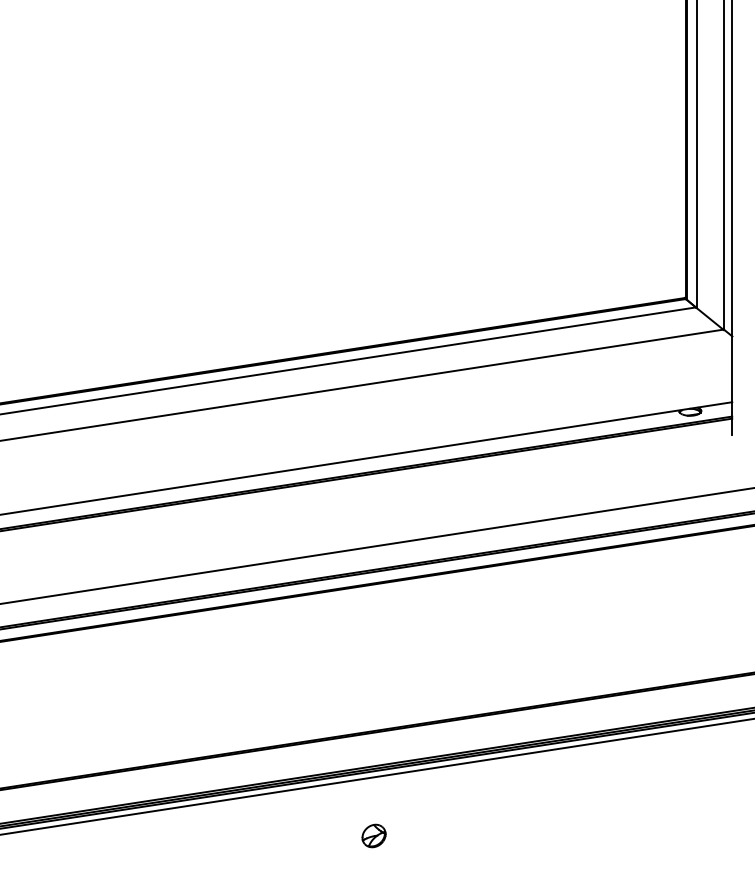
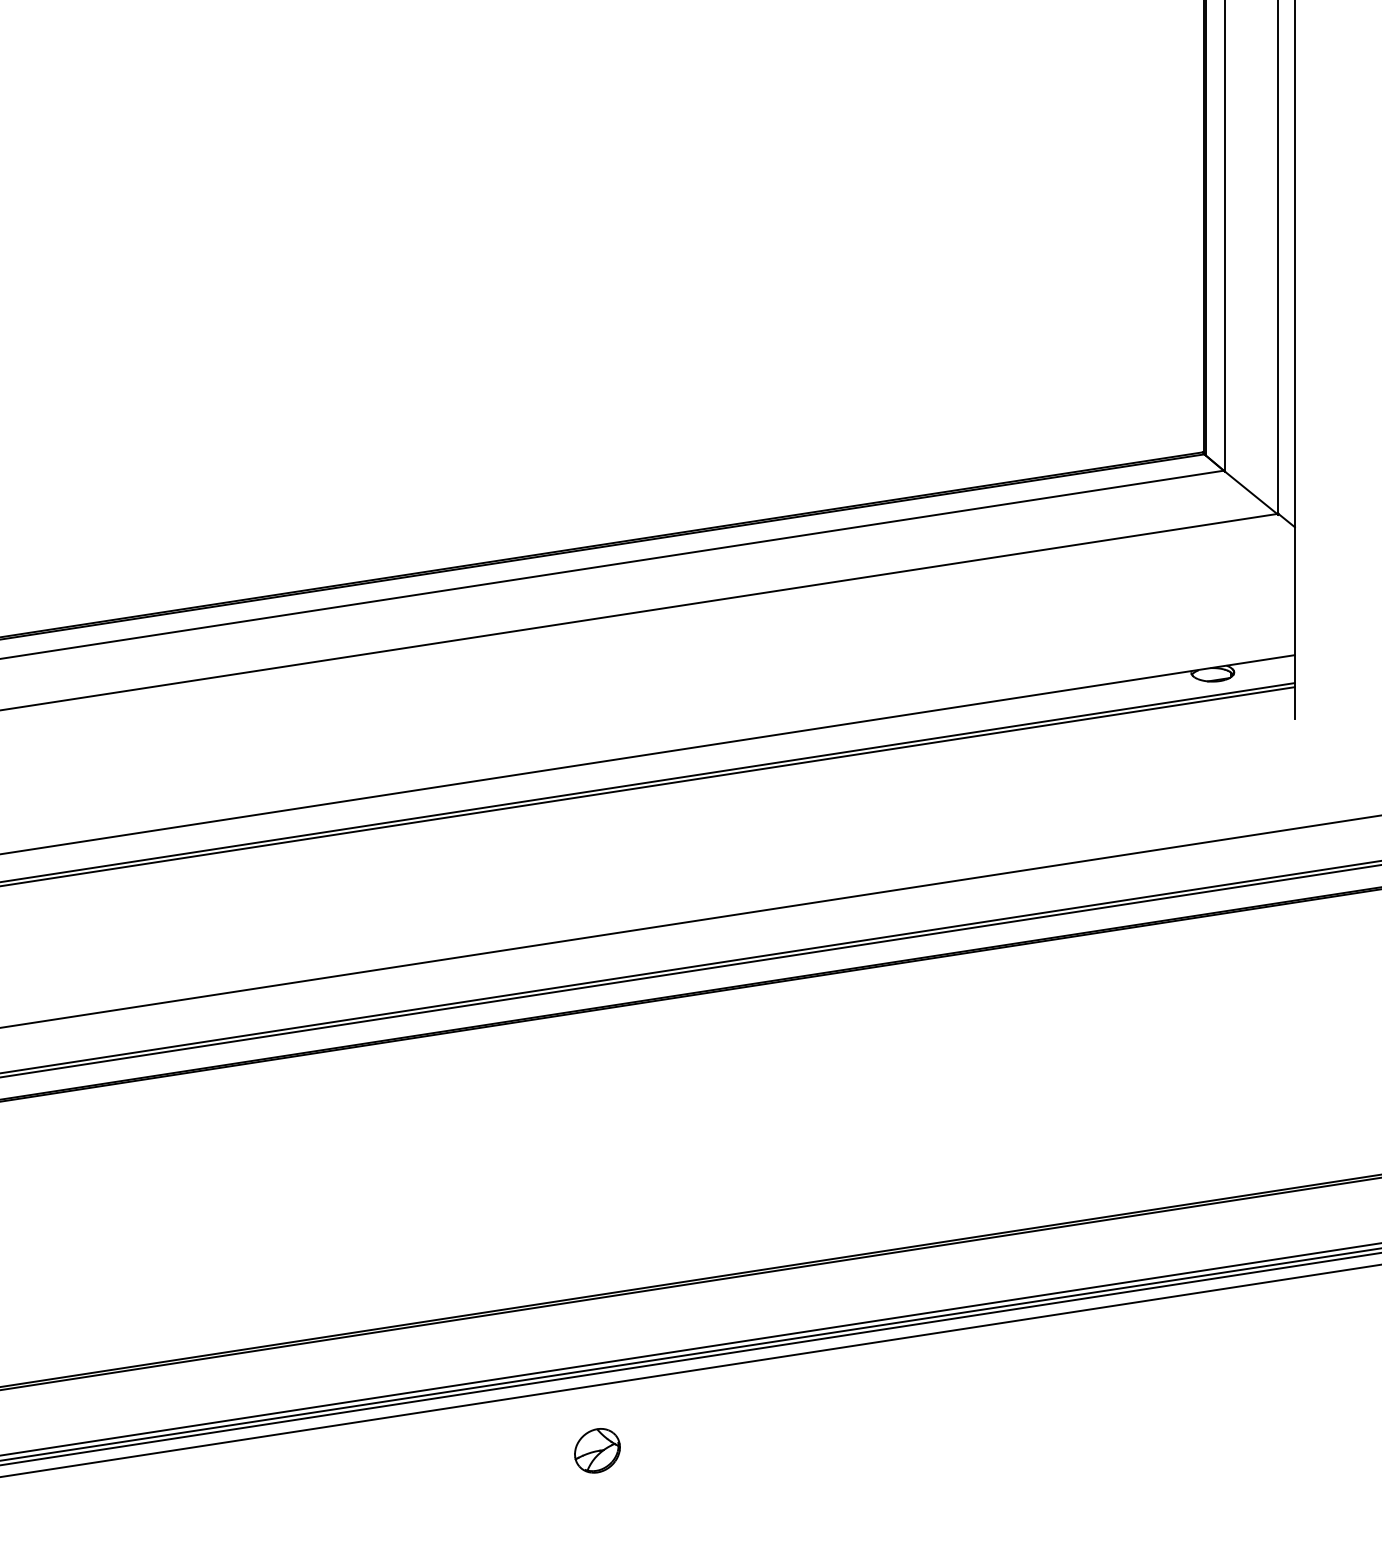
part: (373, 835) -> (596, 1449), moved

